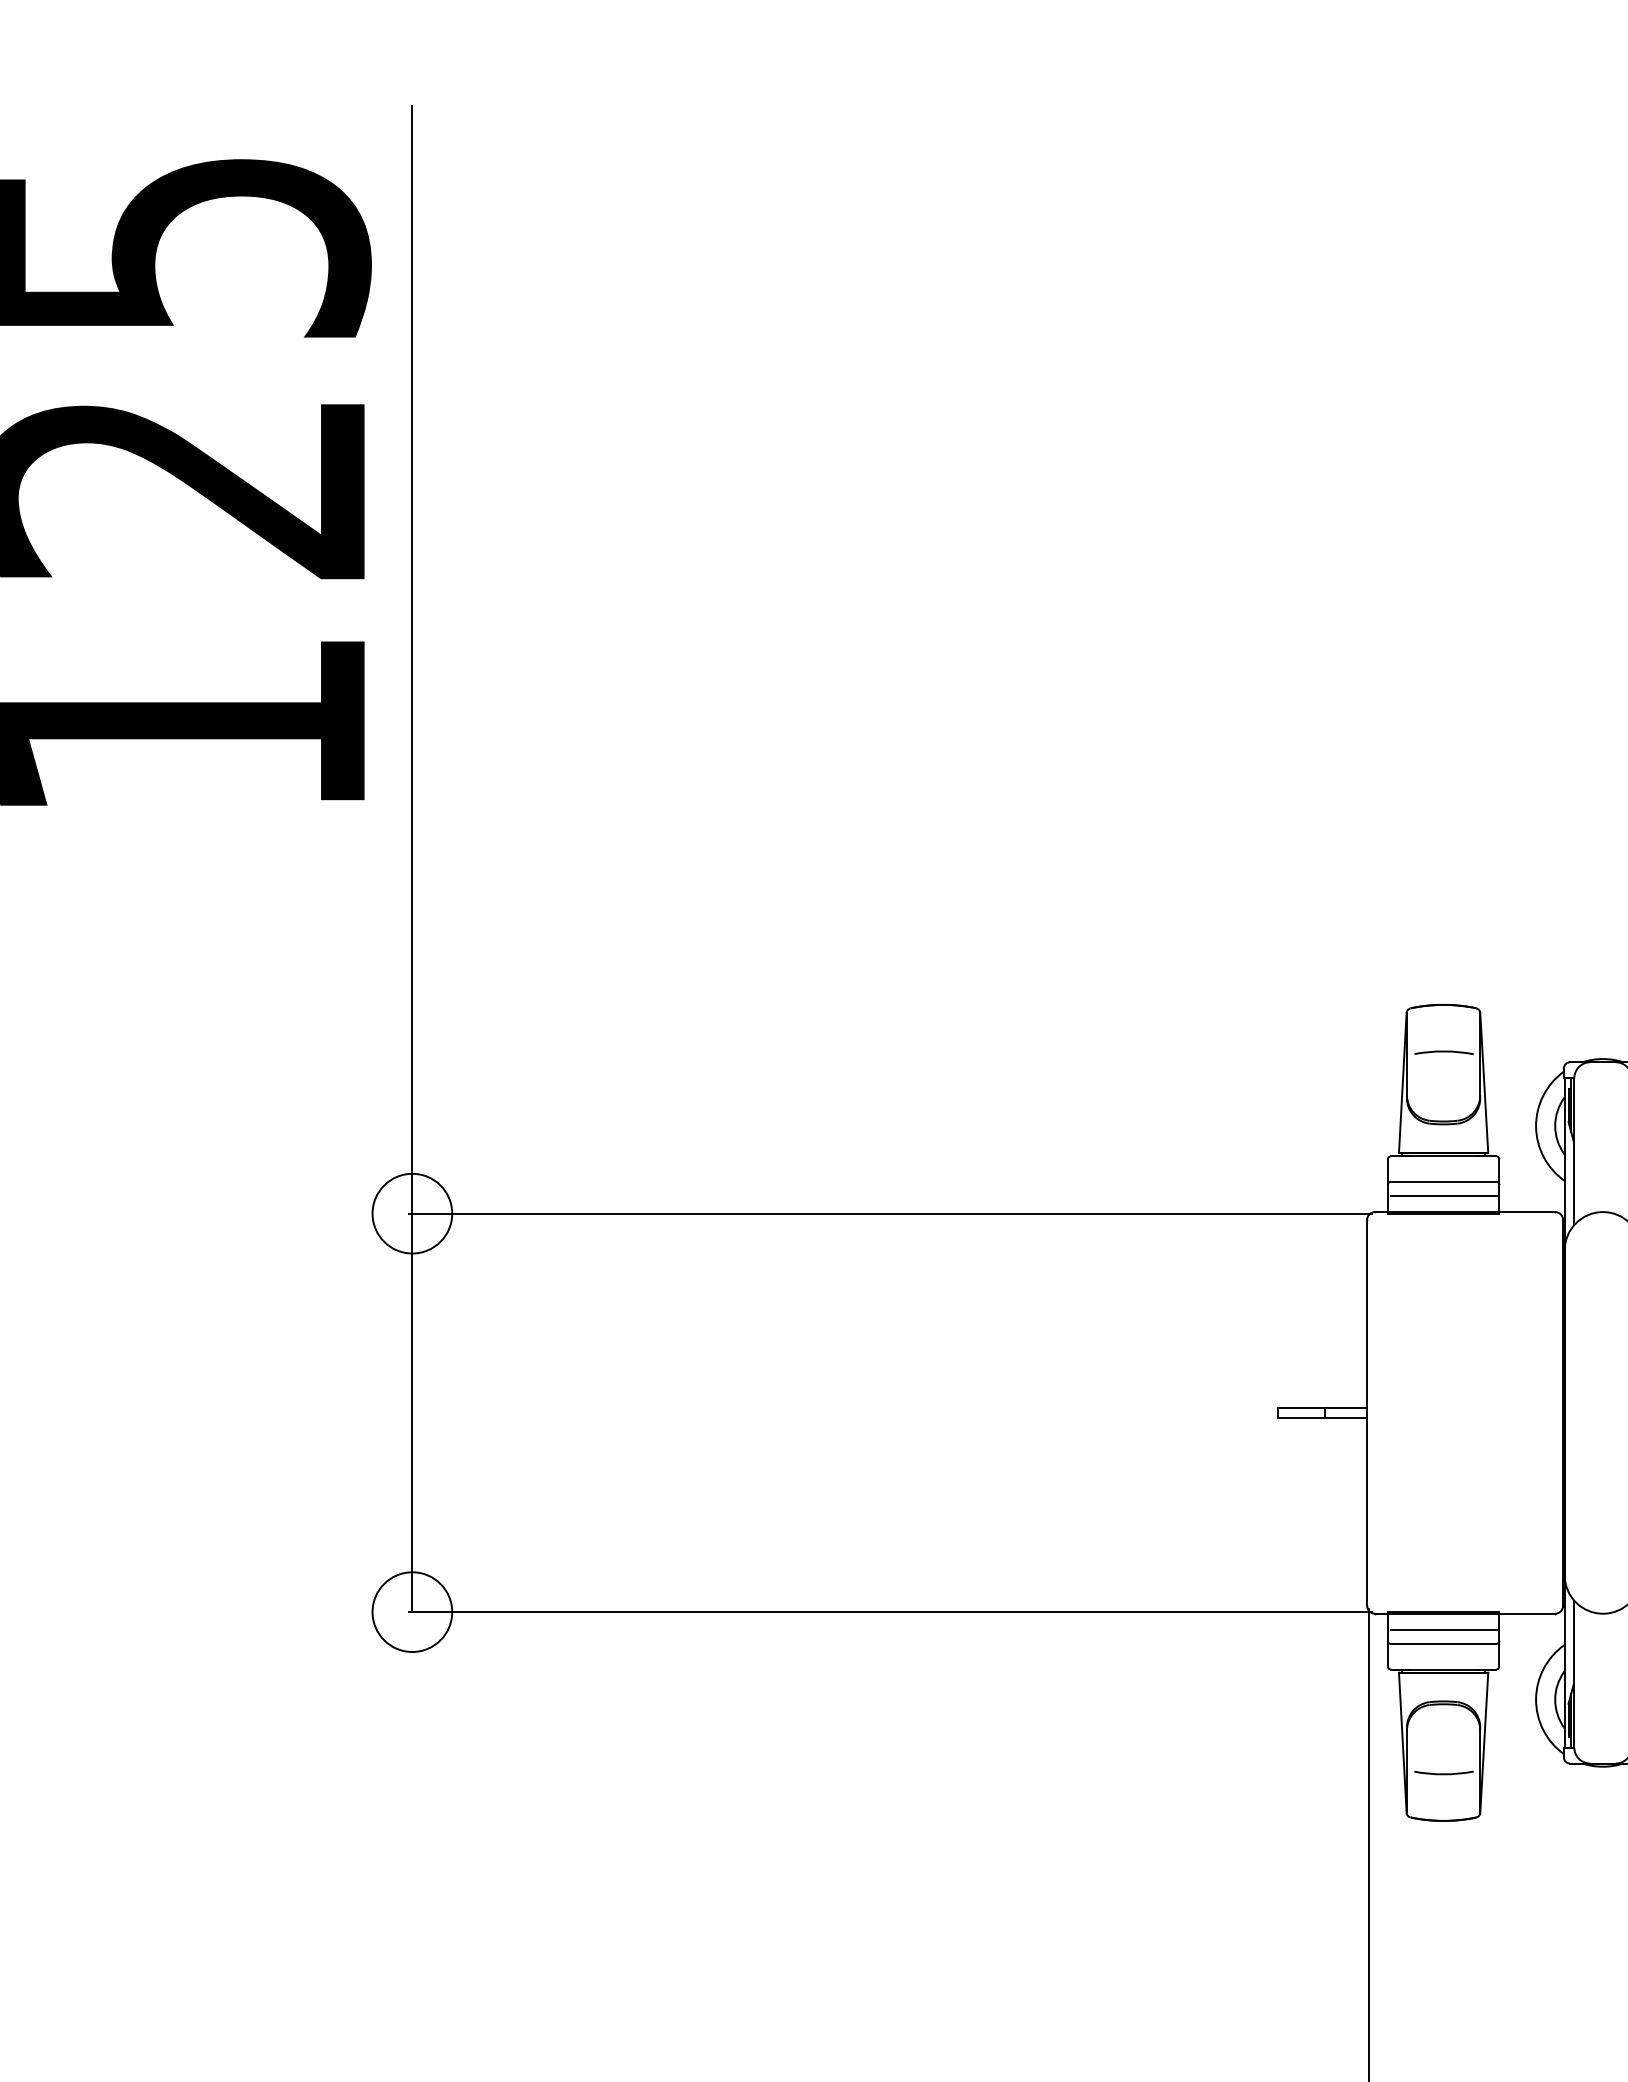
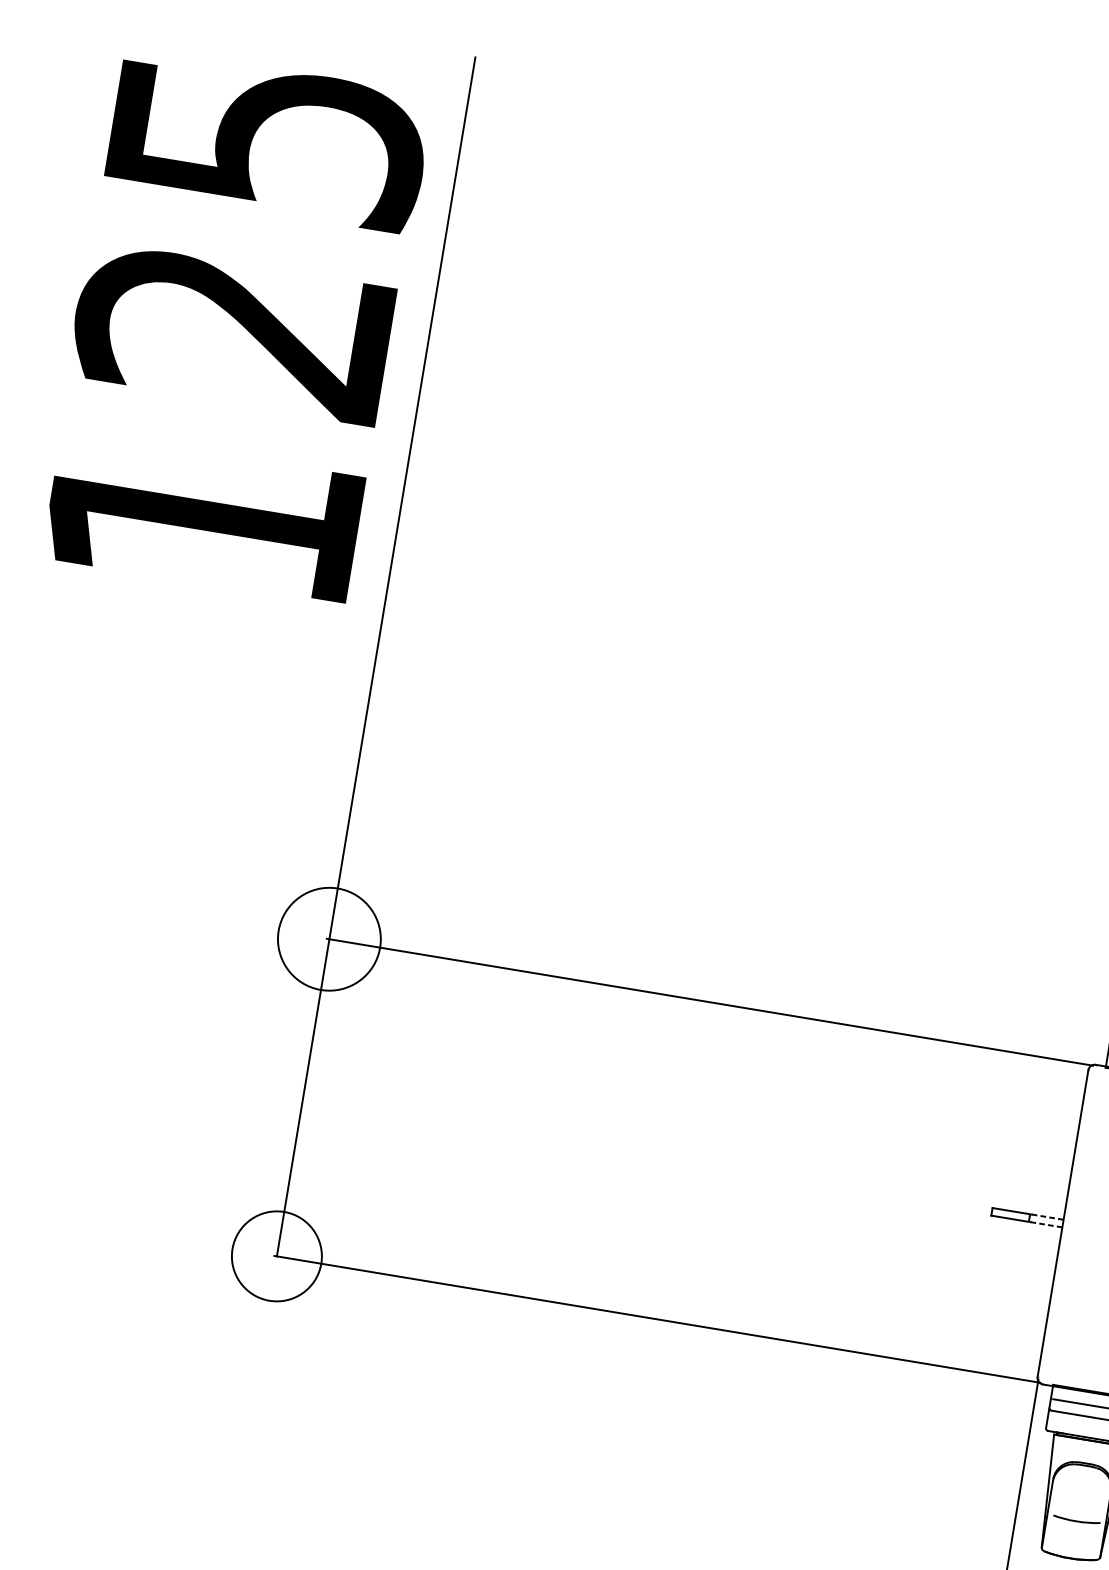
circle: (412, 1213) -> (329, 939), size x1.6
line: (1347, 1408) -> (1047, 1217), solid -> dashed
line: (1347, 1417) -> (1046, 1224), solid -> dashed
circle: (412, 1611) -> (277, 1255), size x1.4

